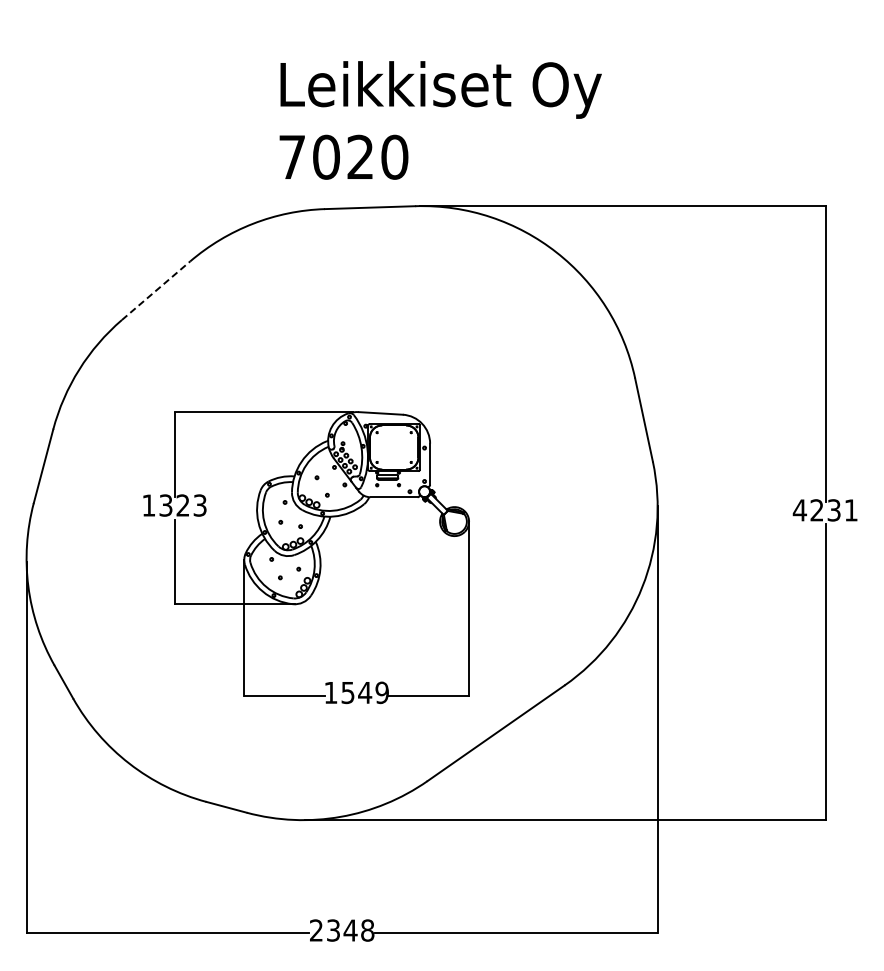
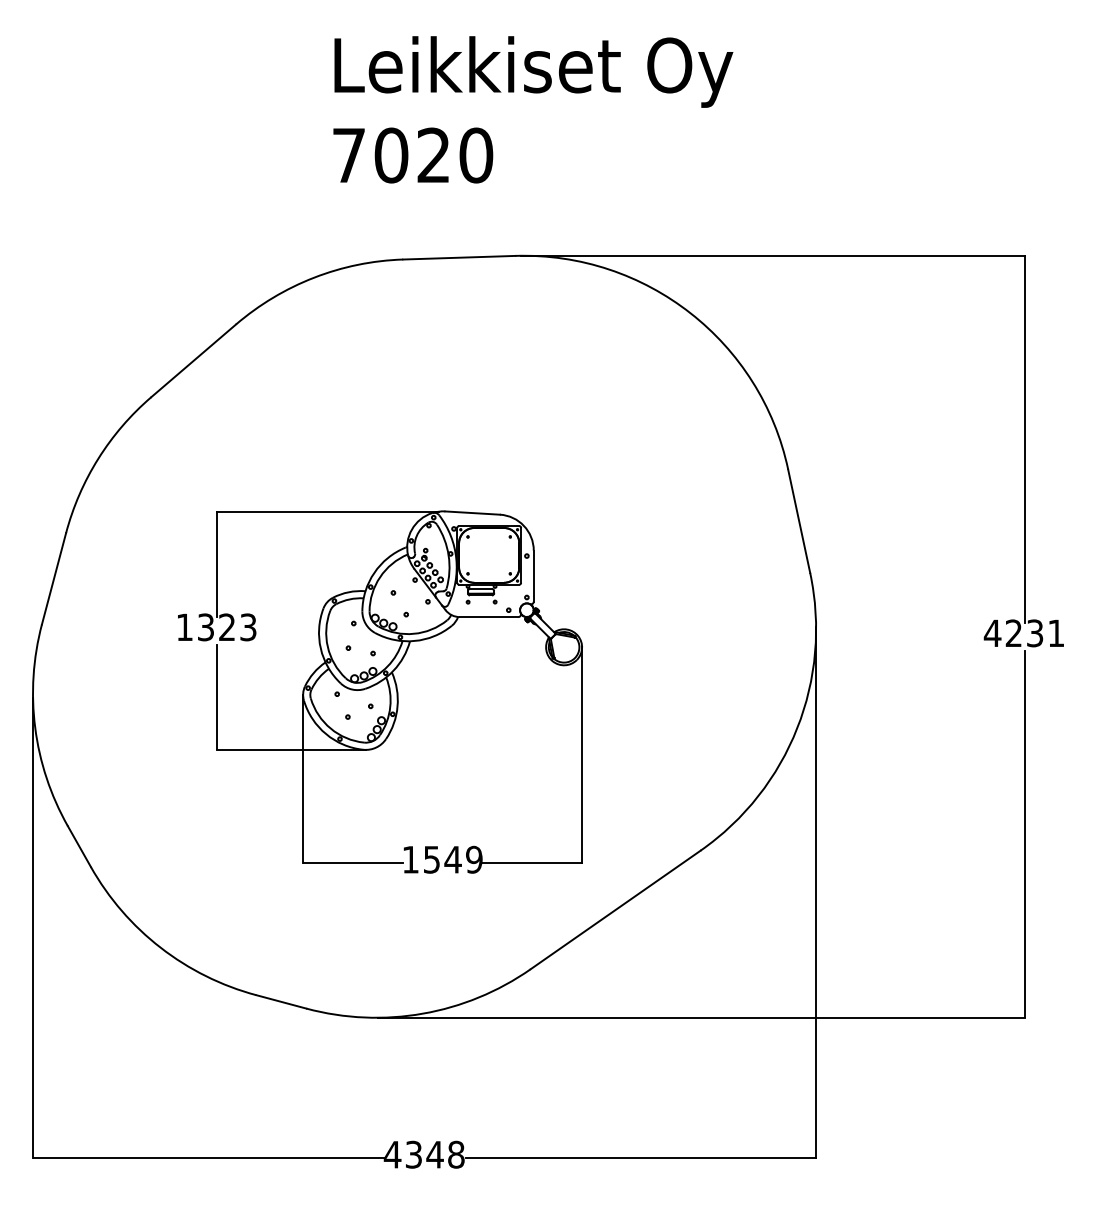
text: (440, 120) -> (532, 109), moved
line: (156, 290) -> (194, 360), dashed -> solid
text: (316, 930) -> (392, 1154), 2348 -> 4348

